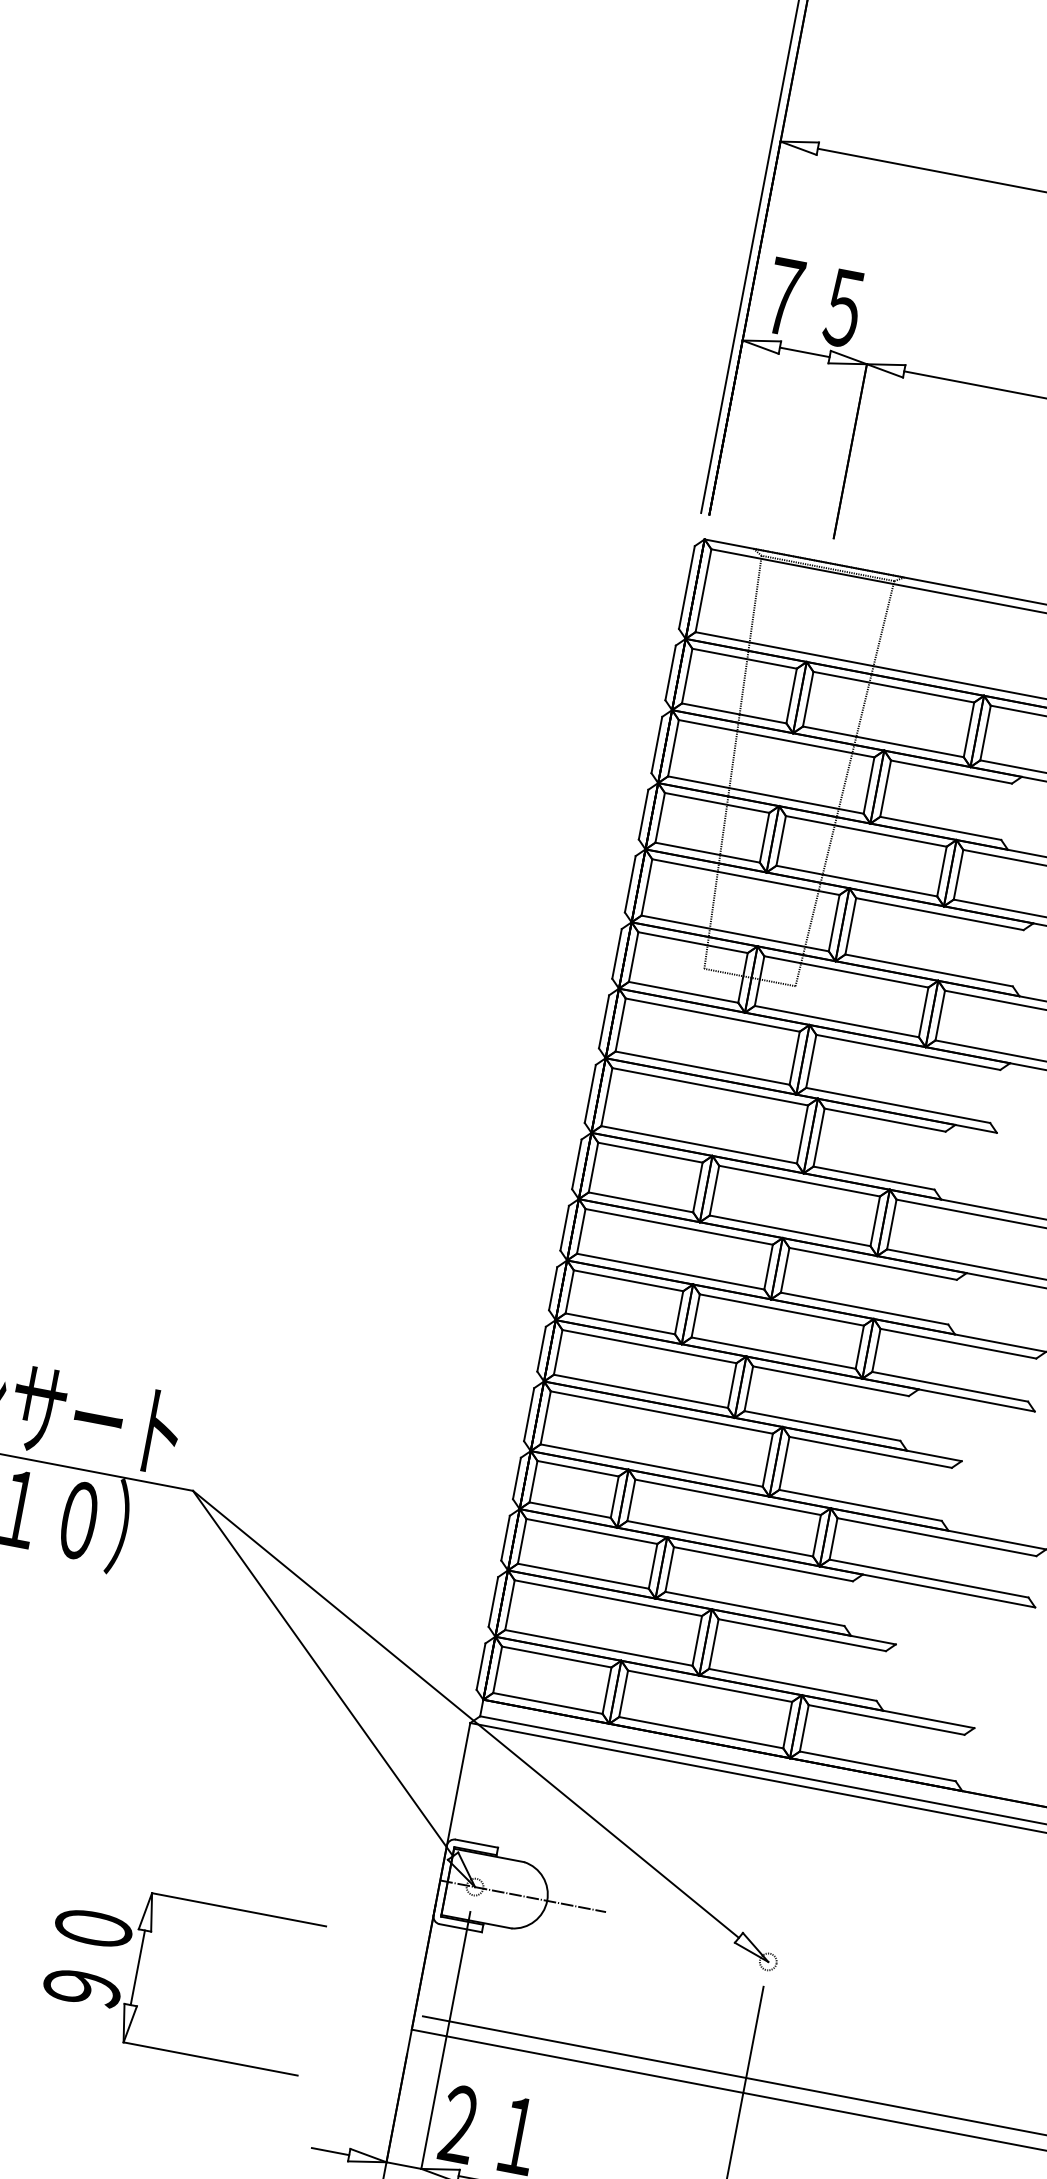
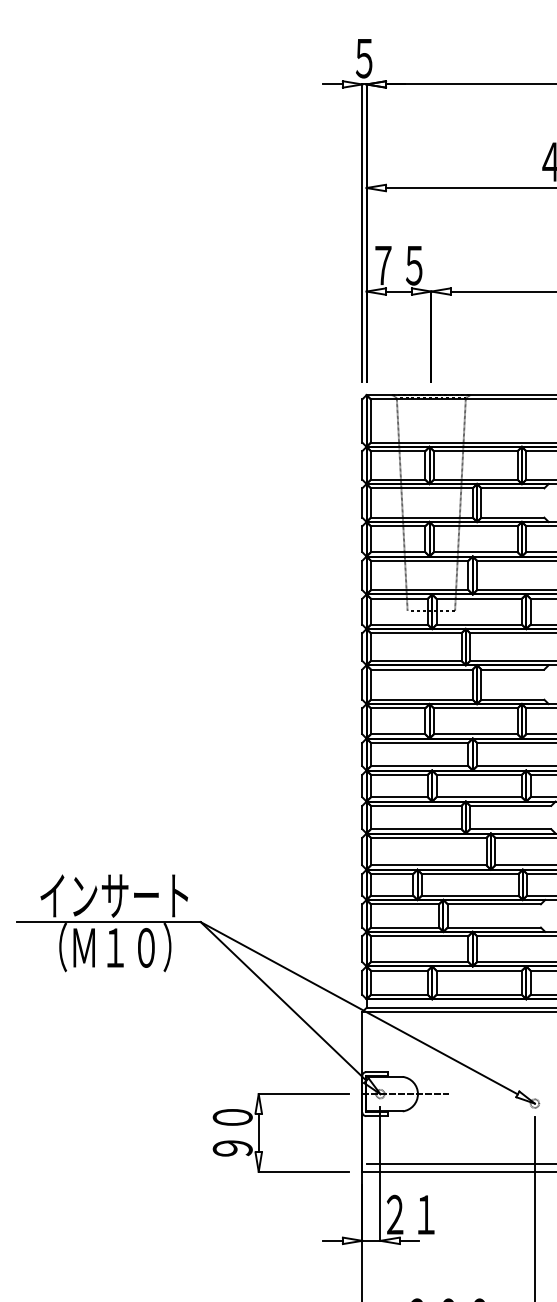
part: (139, 1967) -> (259, 1132), moved

